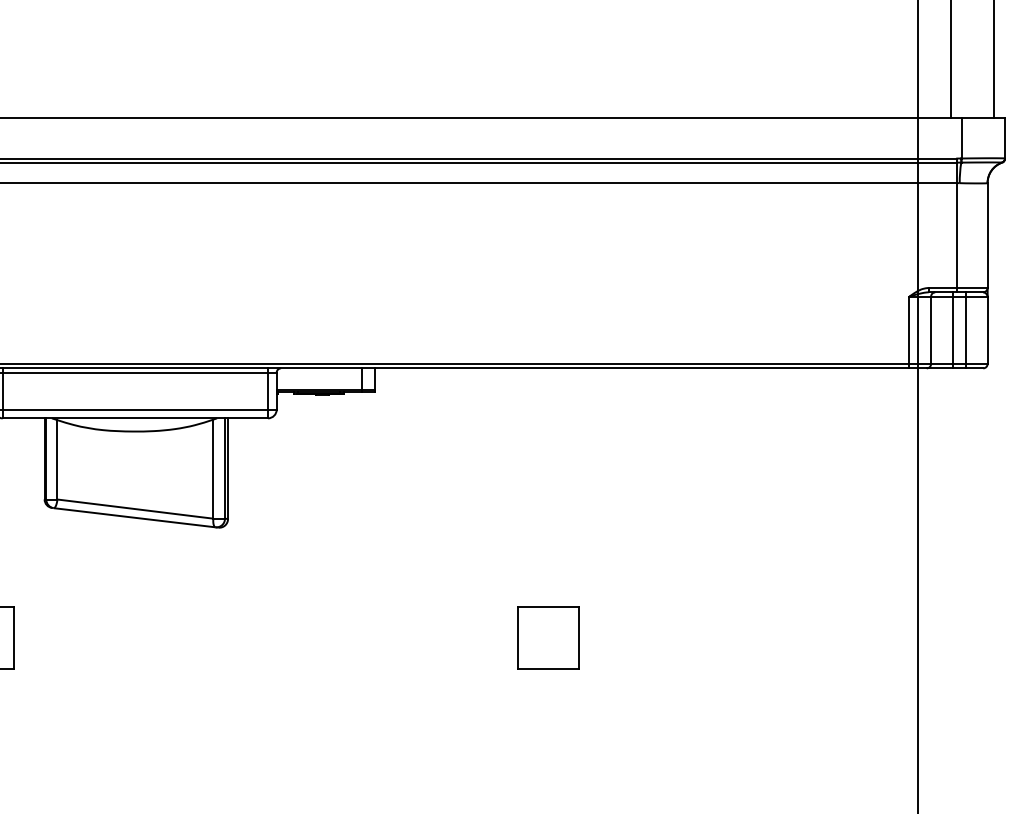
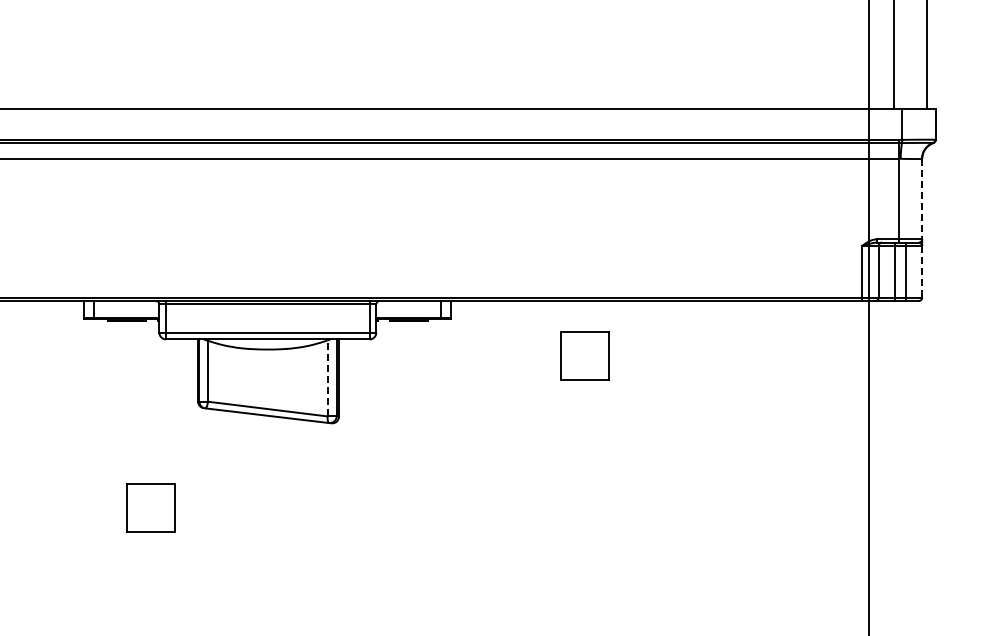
line: (988, 236) -> (922, 199), solid -> dashed
line: (988, 329) -> (922, 271), solid -> dashed
line: (213, 467) -> (327, 377), solid -> dashed
part: (547, 637) -> (584, 355), moved

